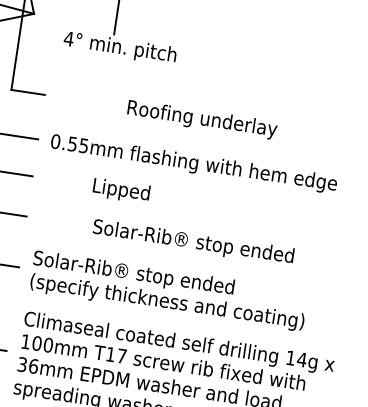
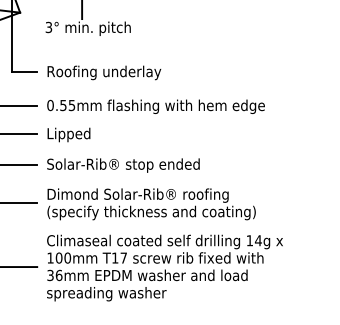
text: (68, 38) -> (48, 27), 4° -> 3°
text: (202, 119) -> (104, 72), moved
text: (120, 190) -> (68, 134), moved
text: (193, 242) -> (123, 165), moved
text: (152, 276) -> (137, 195), Solar-Rib® stop ended -> Dimond Solar-Rib® roofing

